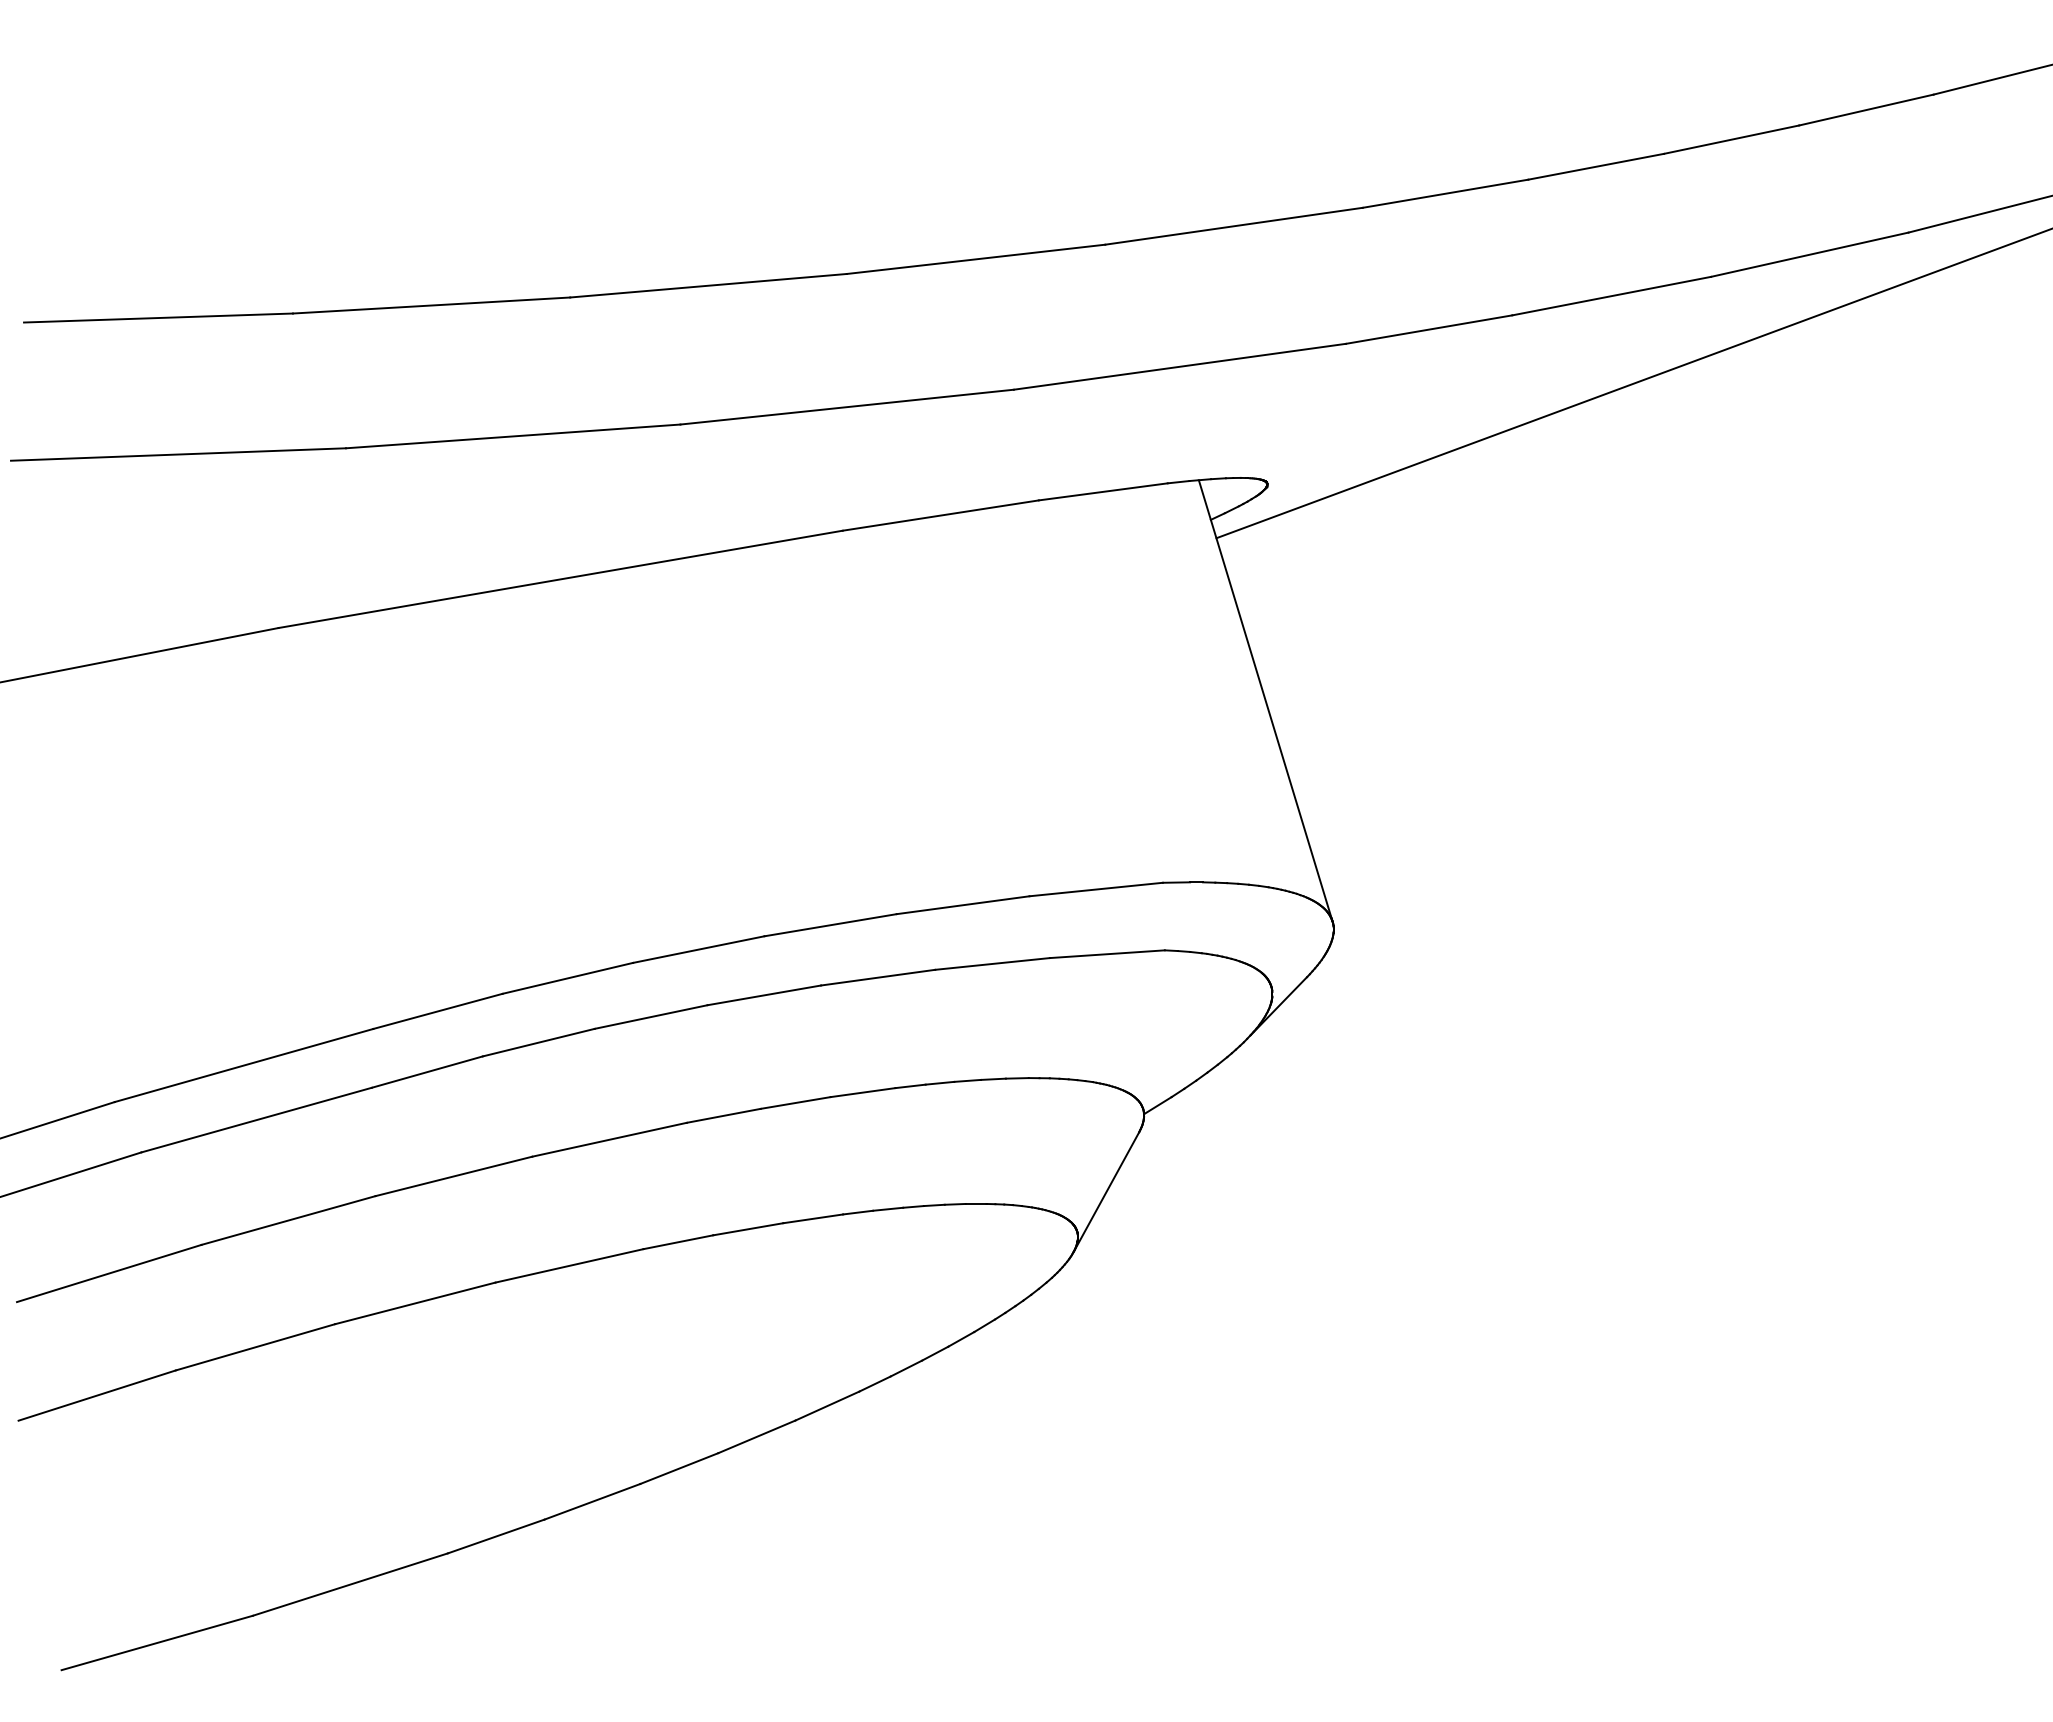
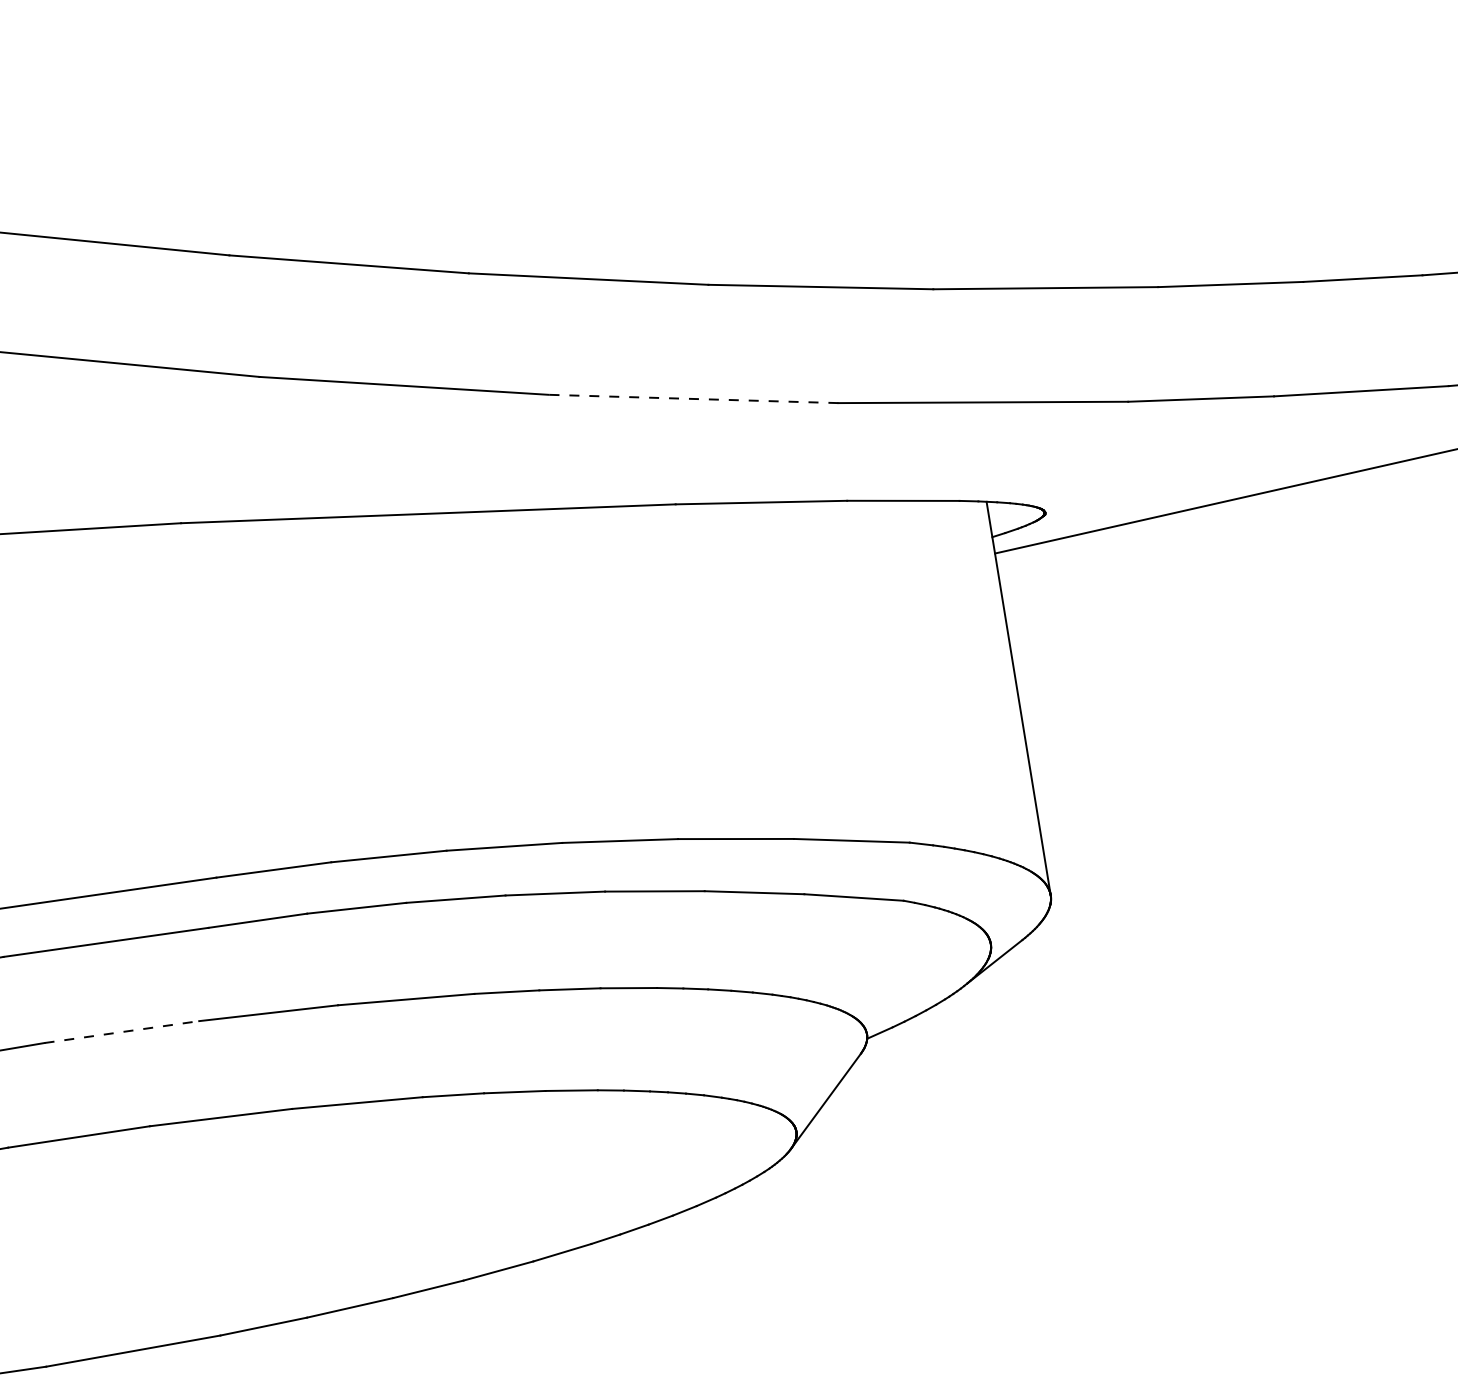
line: (847, 407) -> (693, 399), solid -> dashed
line: (289, 1220) -> (122, 1032), solid -> dashed

